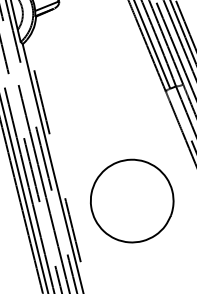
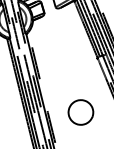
part: (131, 201) -> (80, 112), size x0.6

